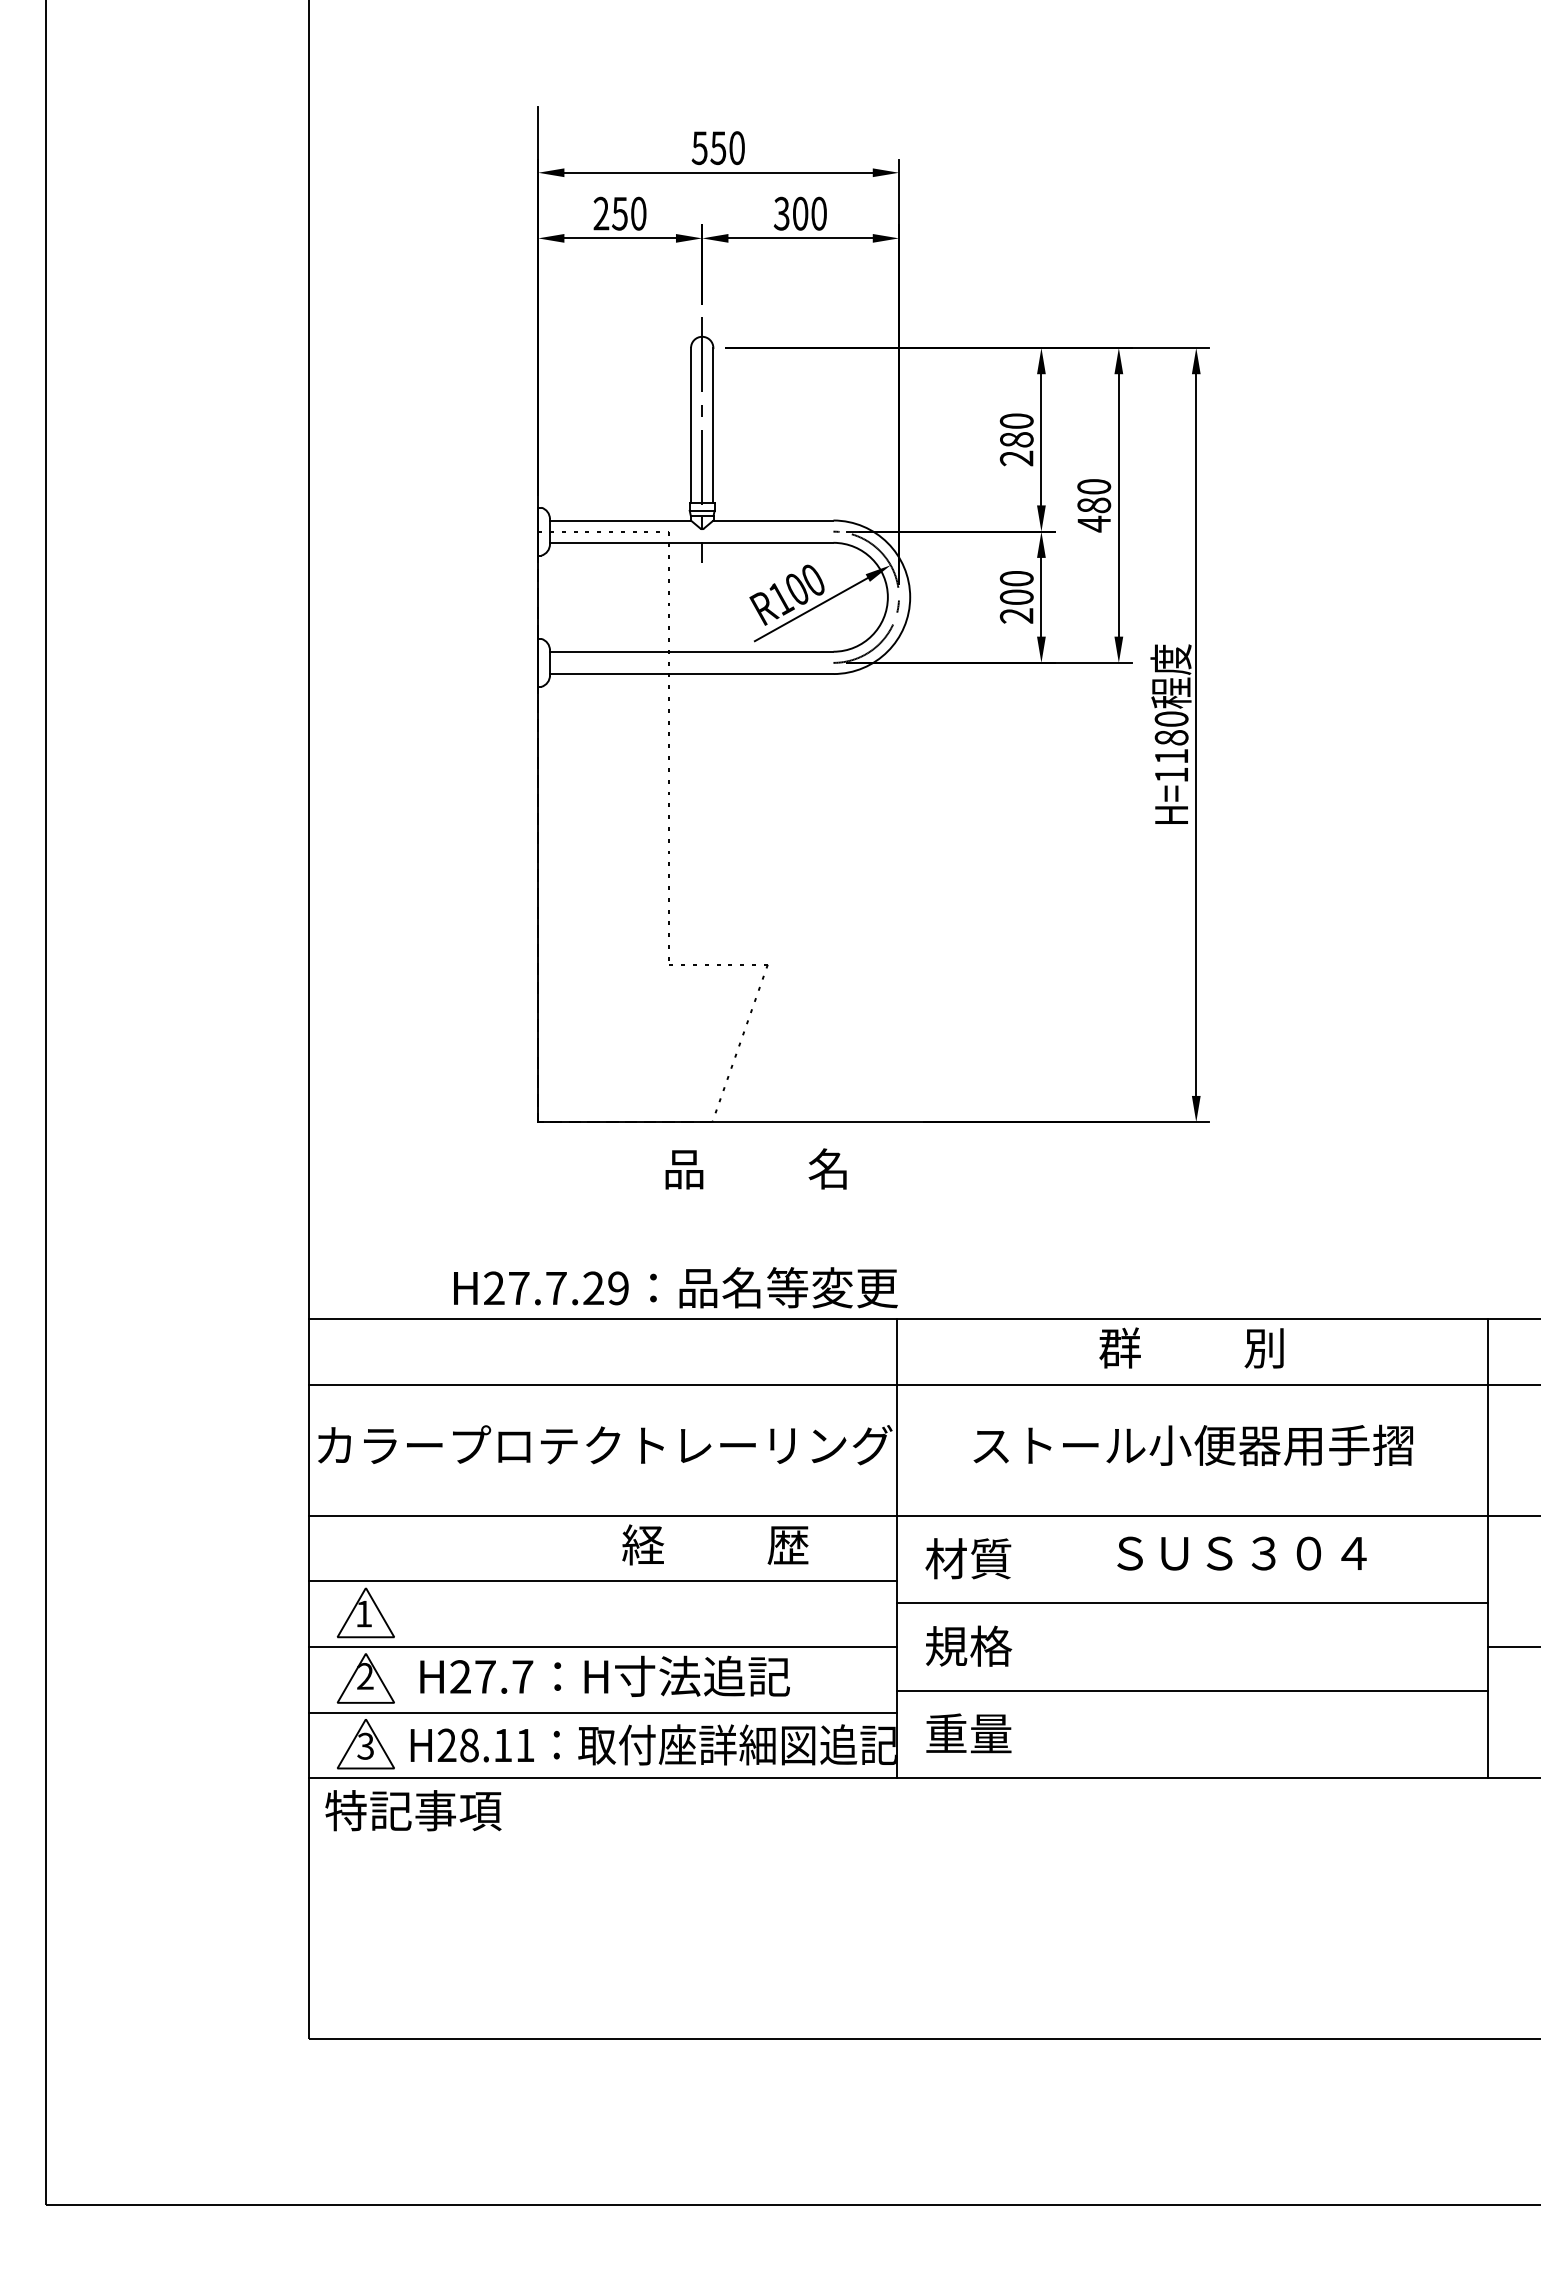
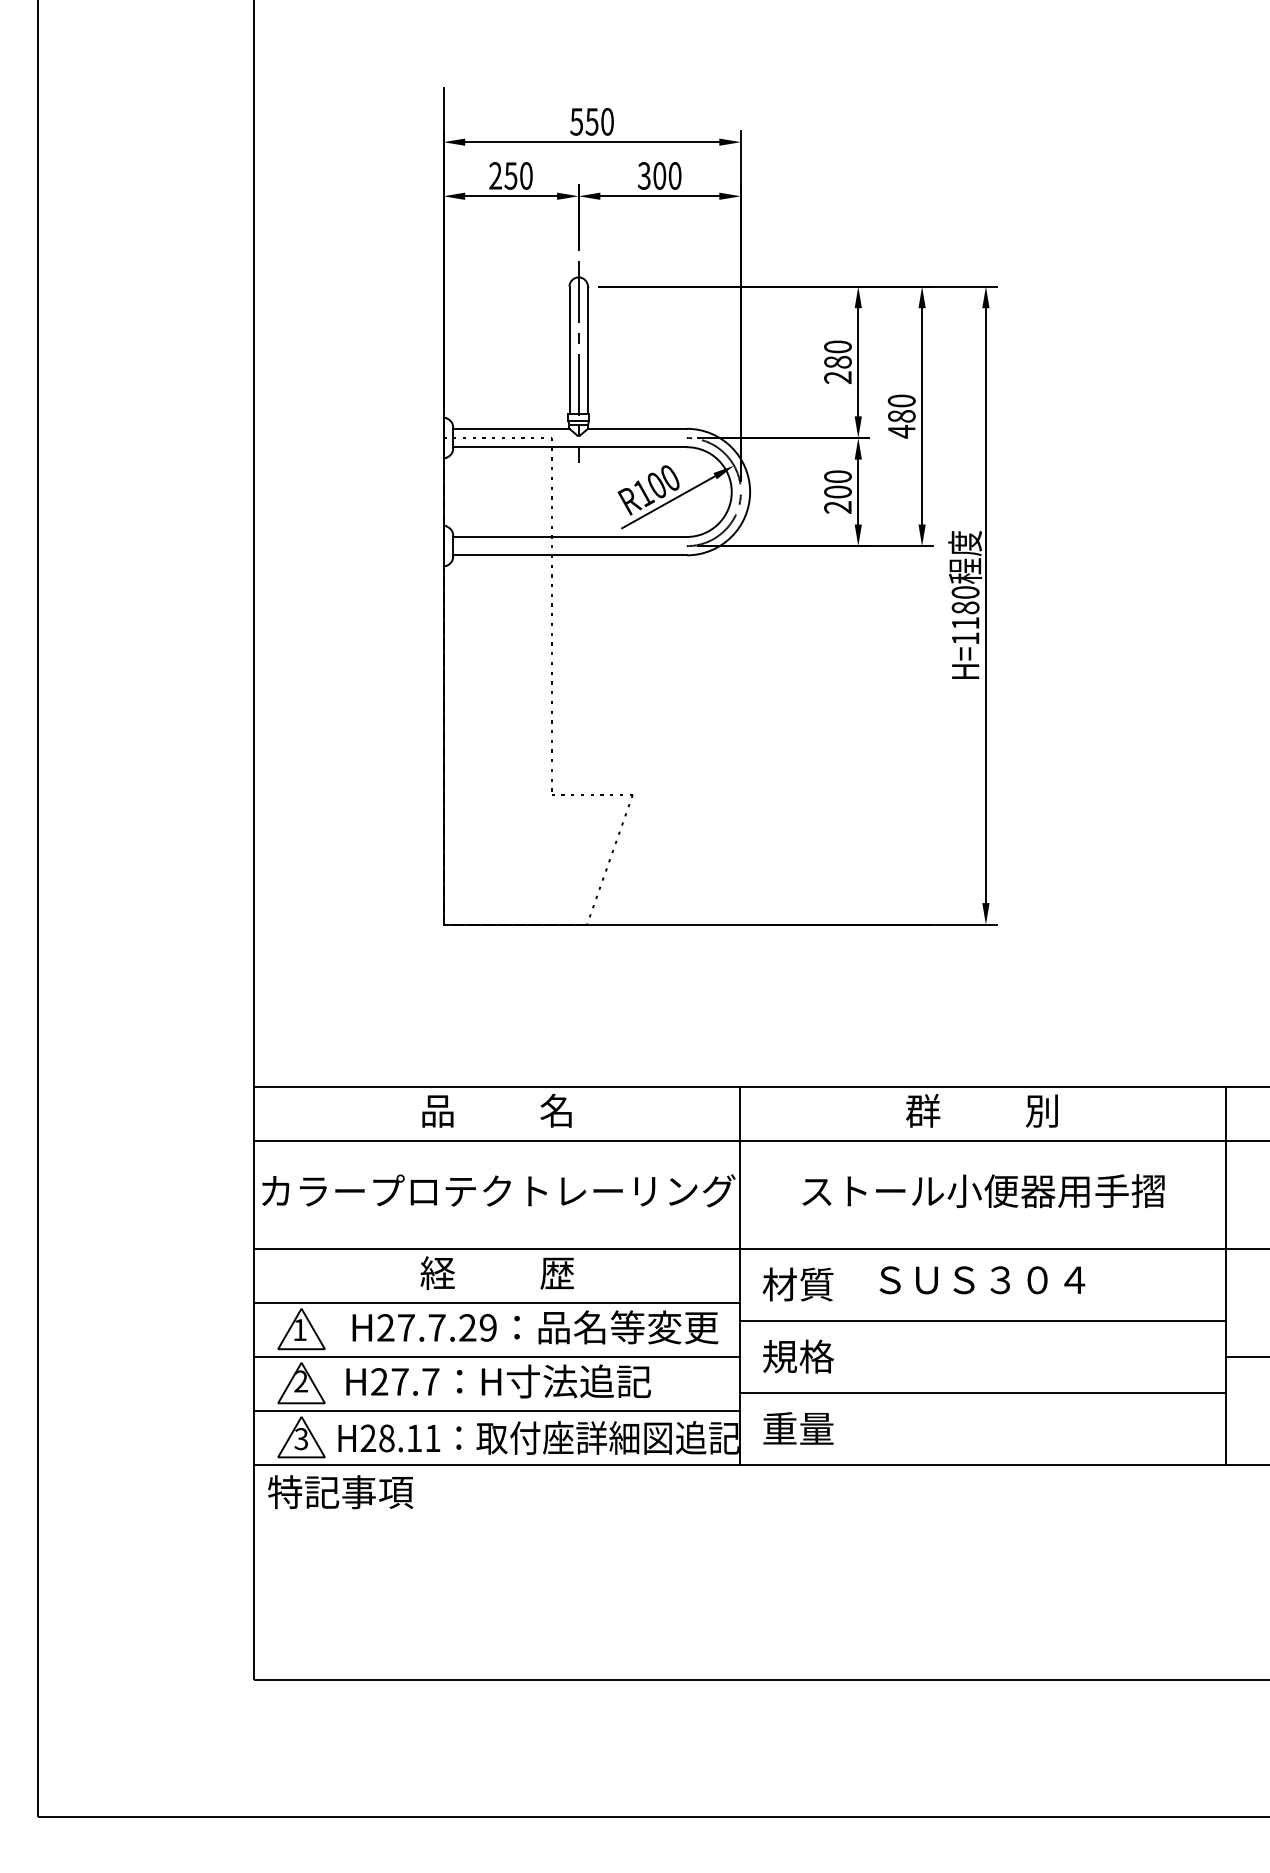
text: (755, 1168) -> (496, 1110), moved
text: (675, 1287) -> (535, 1327), moved
text: (715, 1544) -> (497, 1272), moved
text: (1241, 1553) -> (981, 1280), moved

